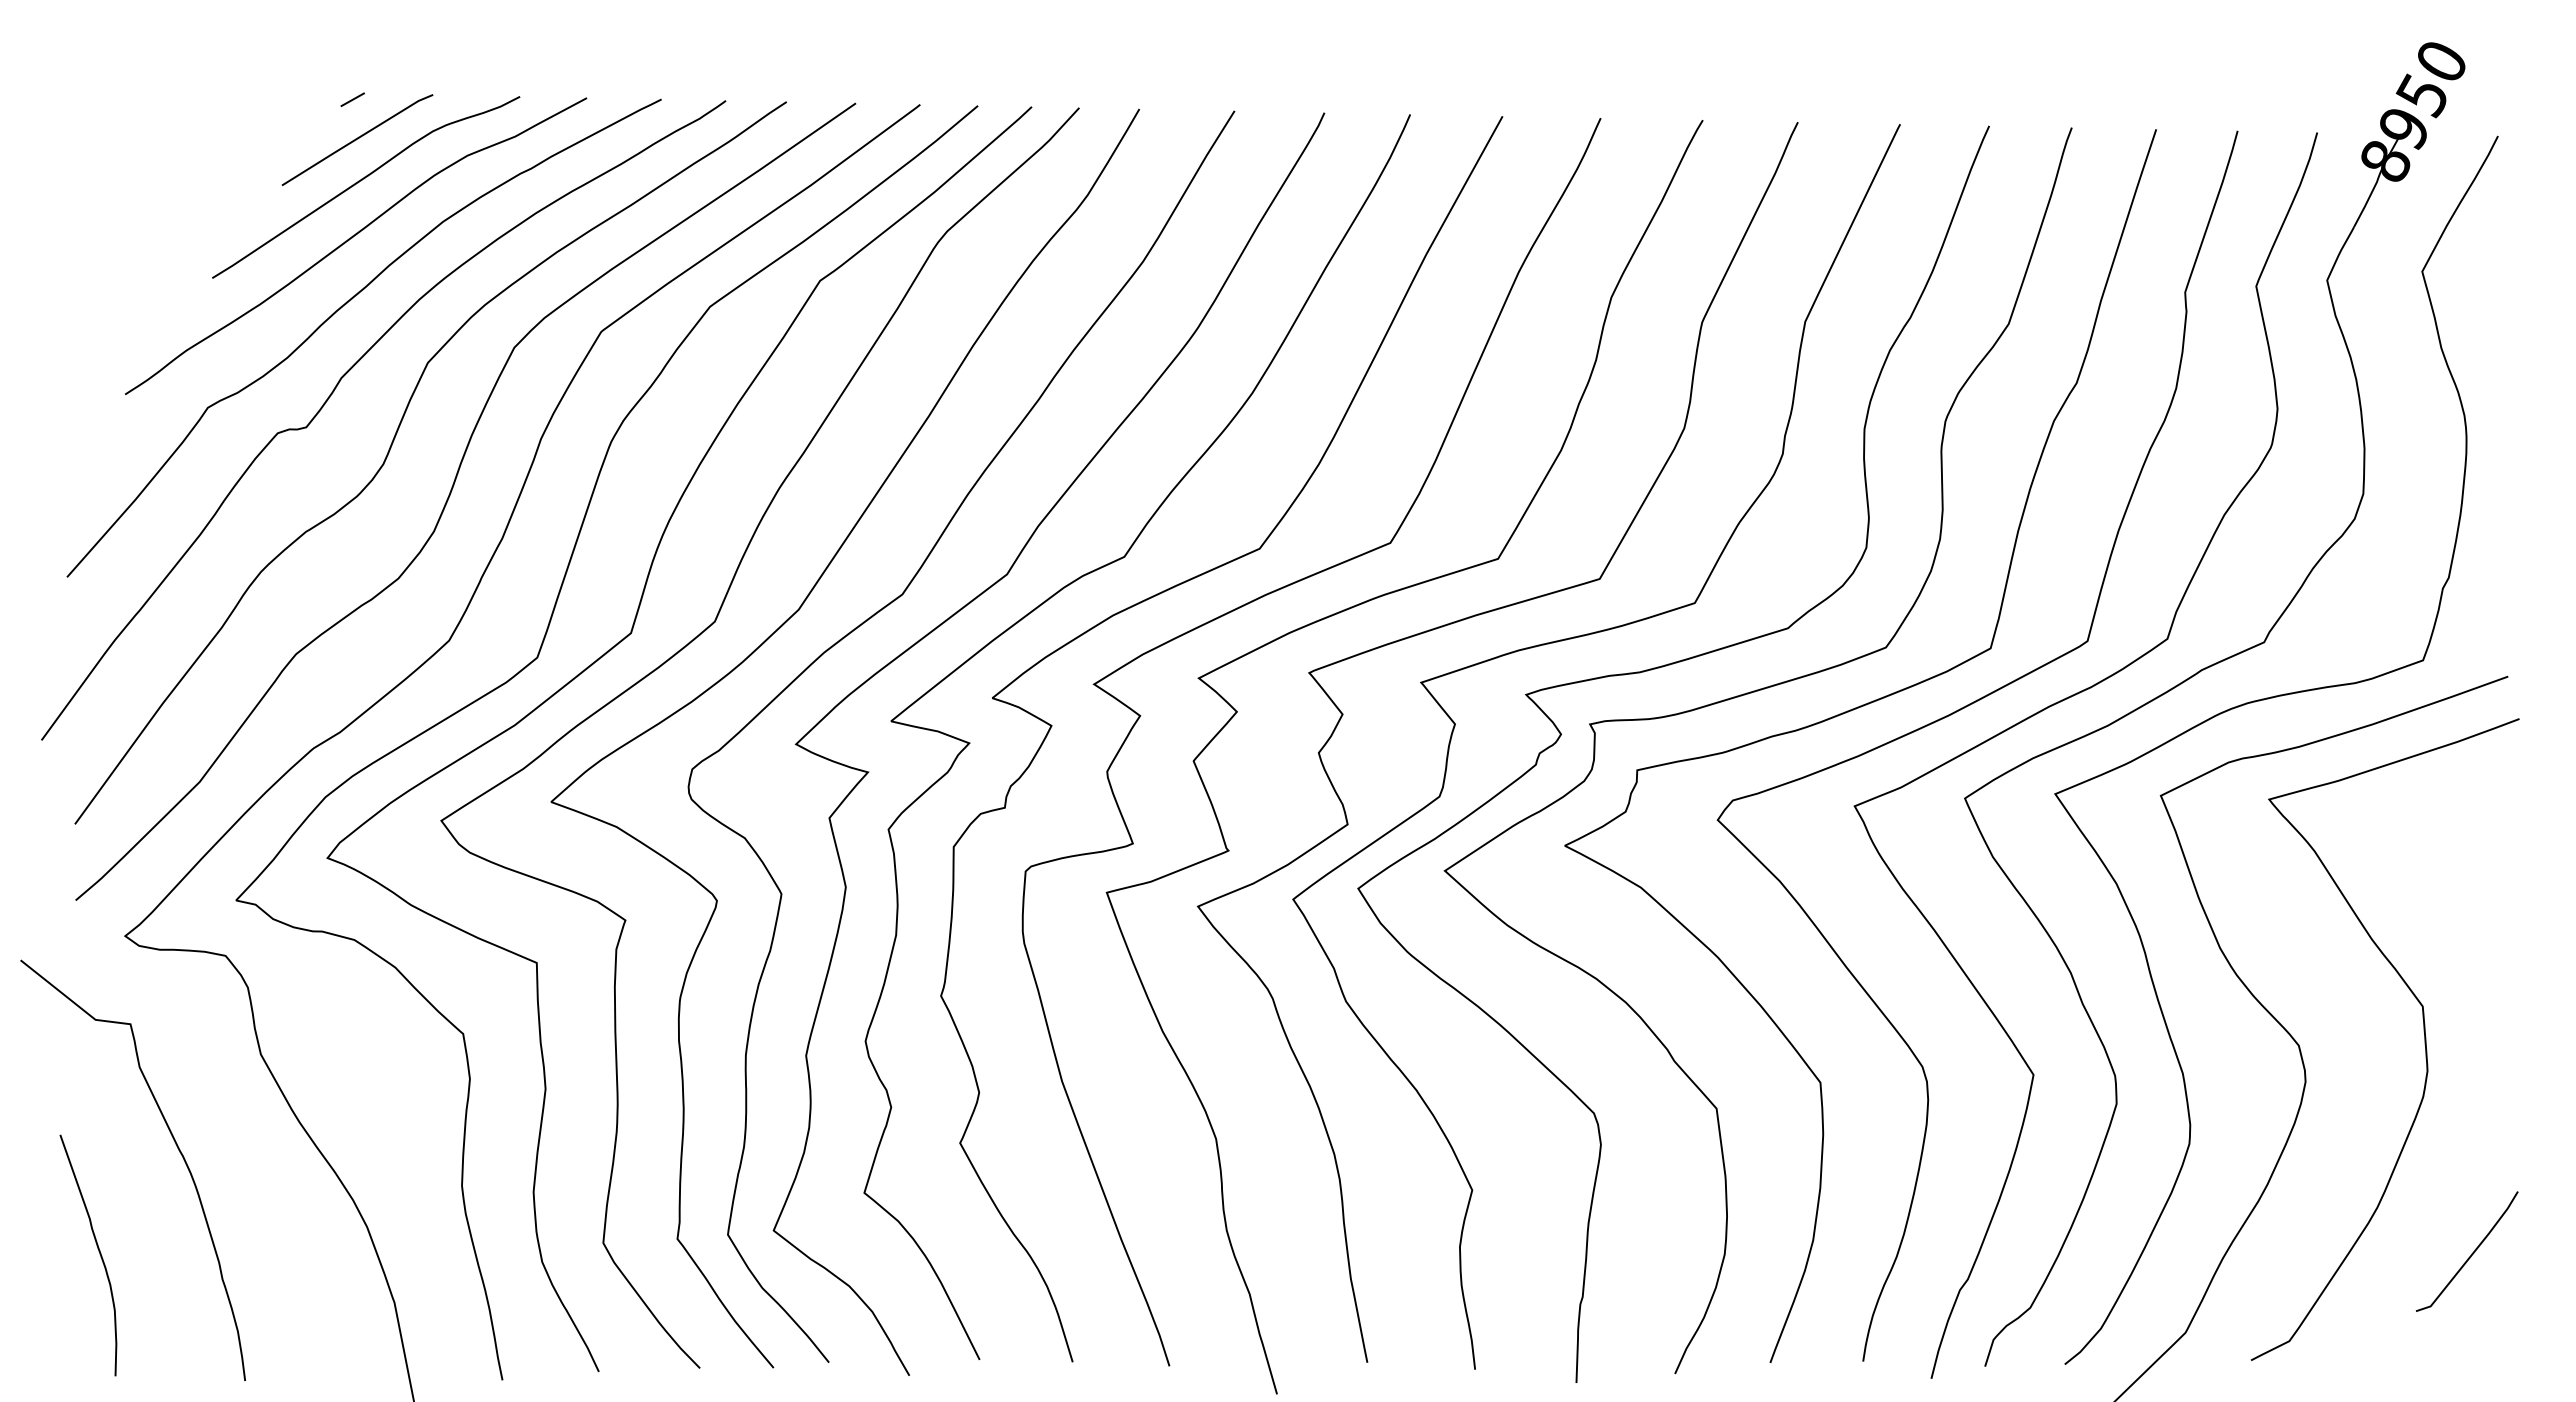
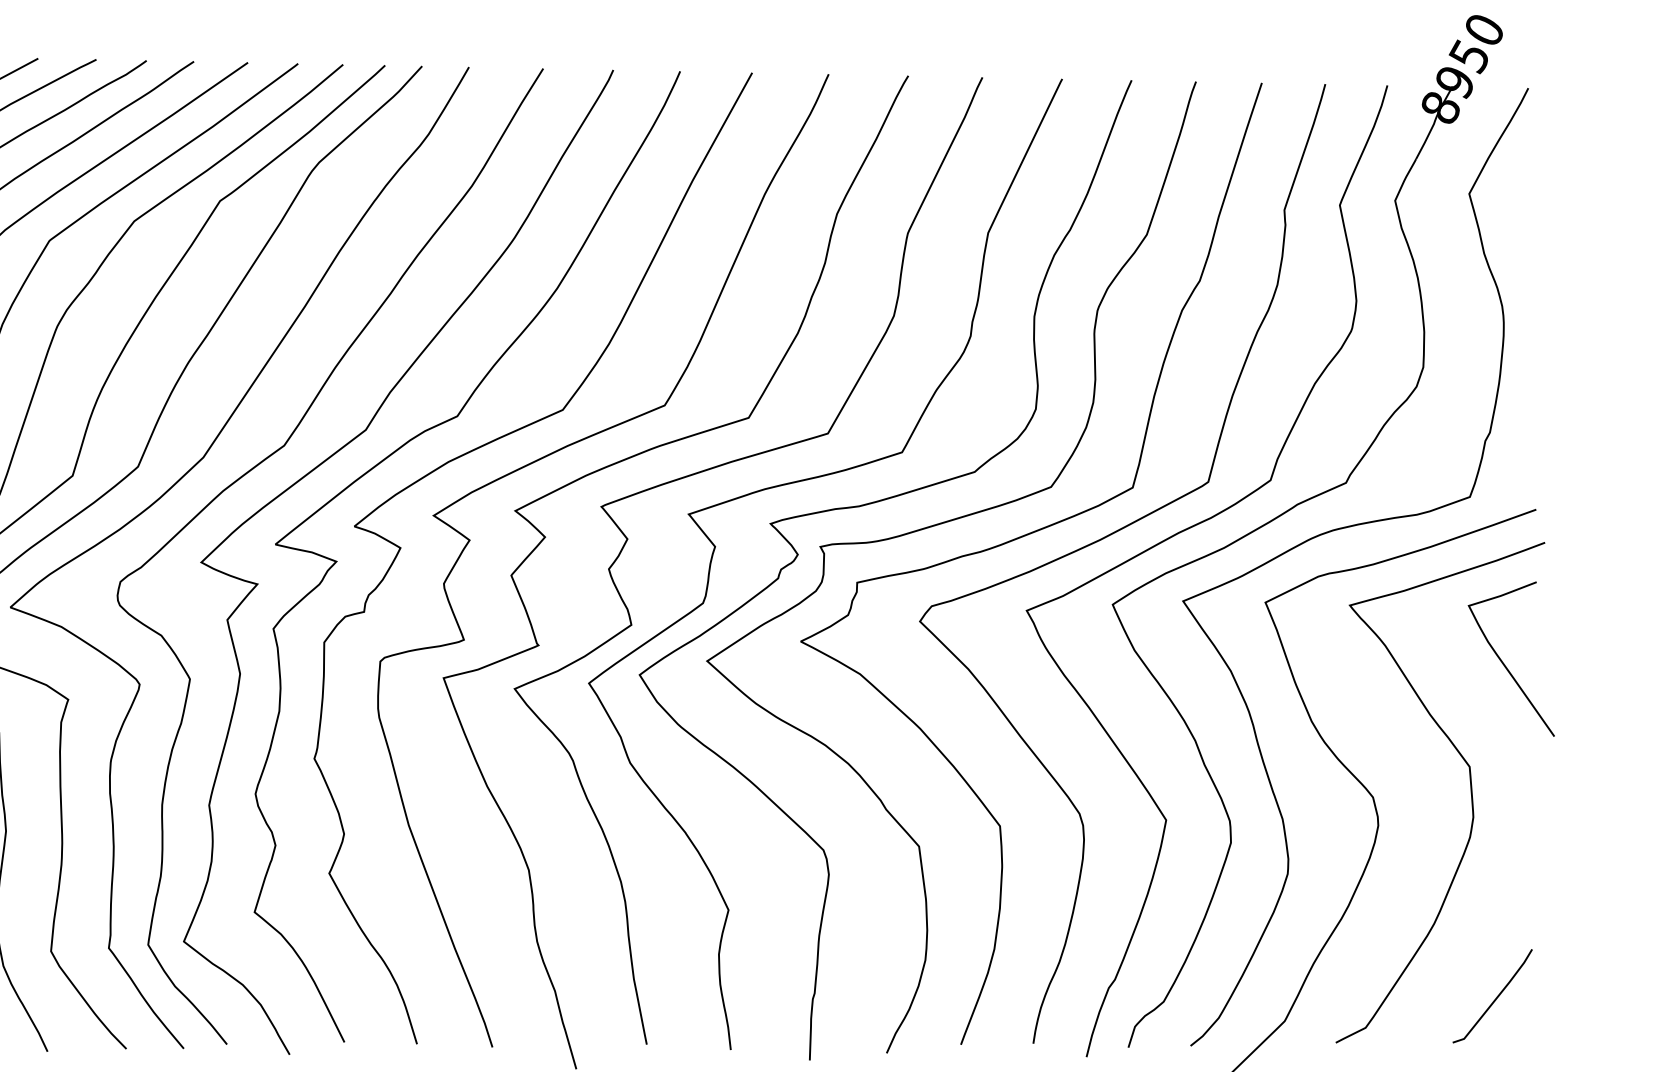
curve: (2467, 874) -> (1504, 663), added
line: (2471, 1253) -> (1495, 997), moved

